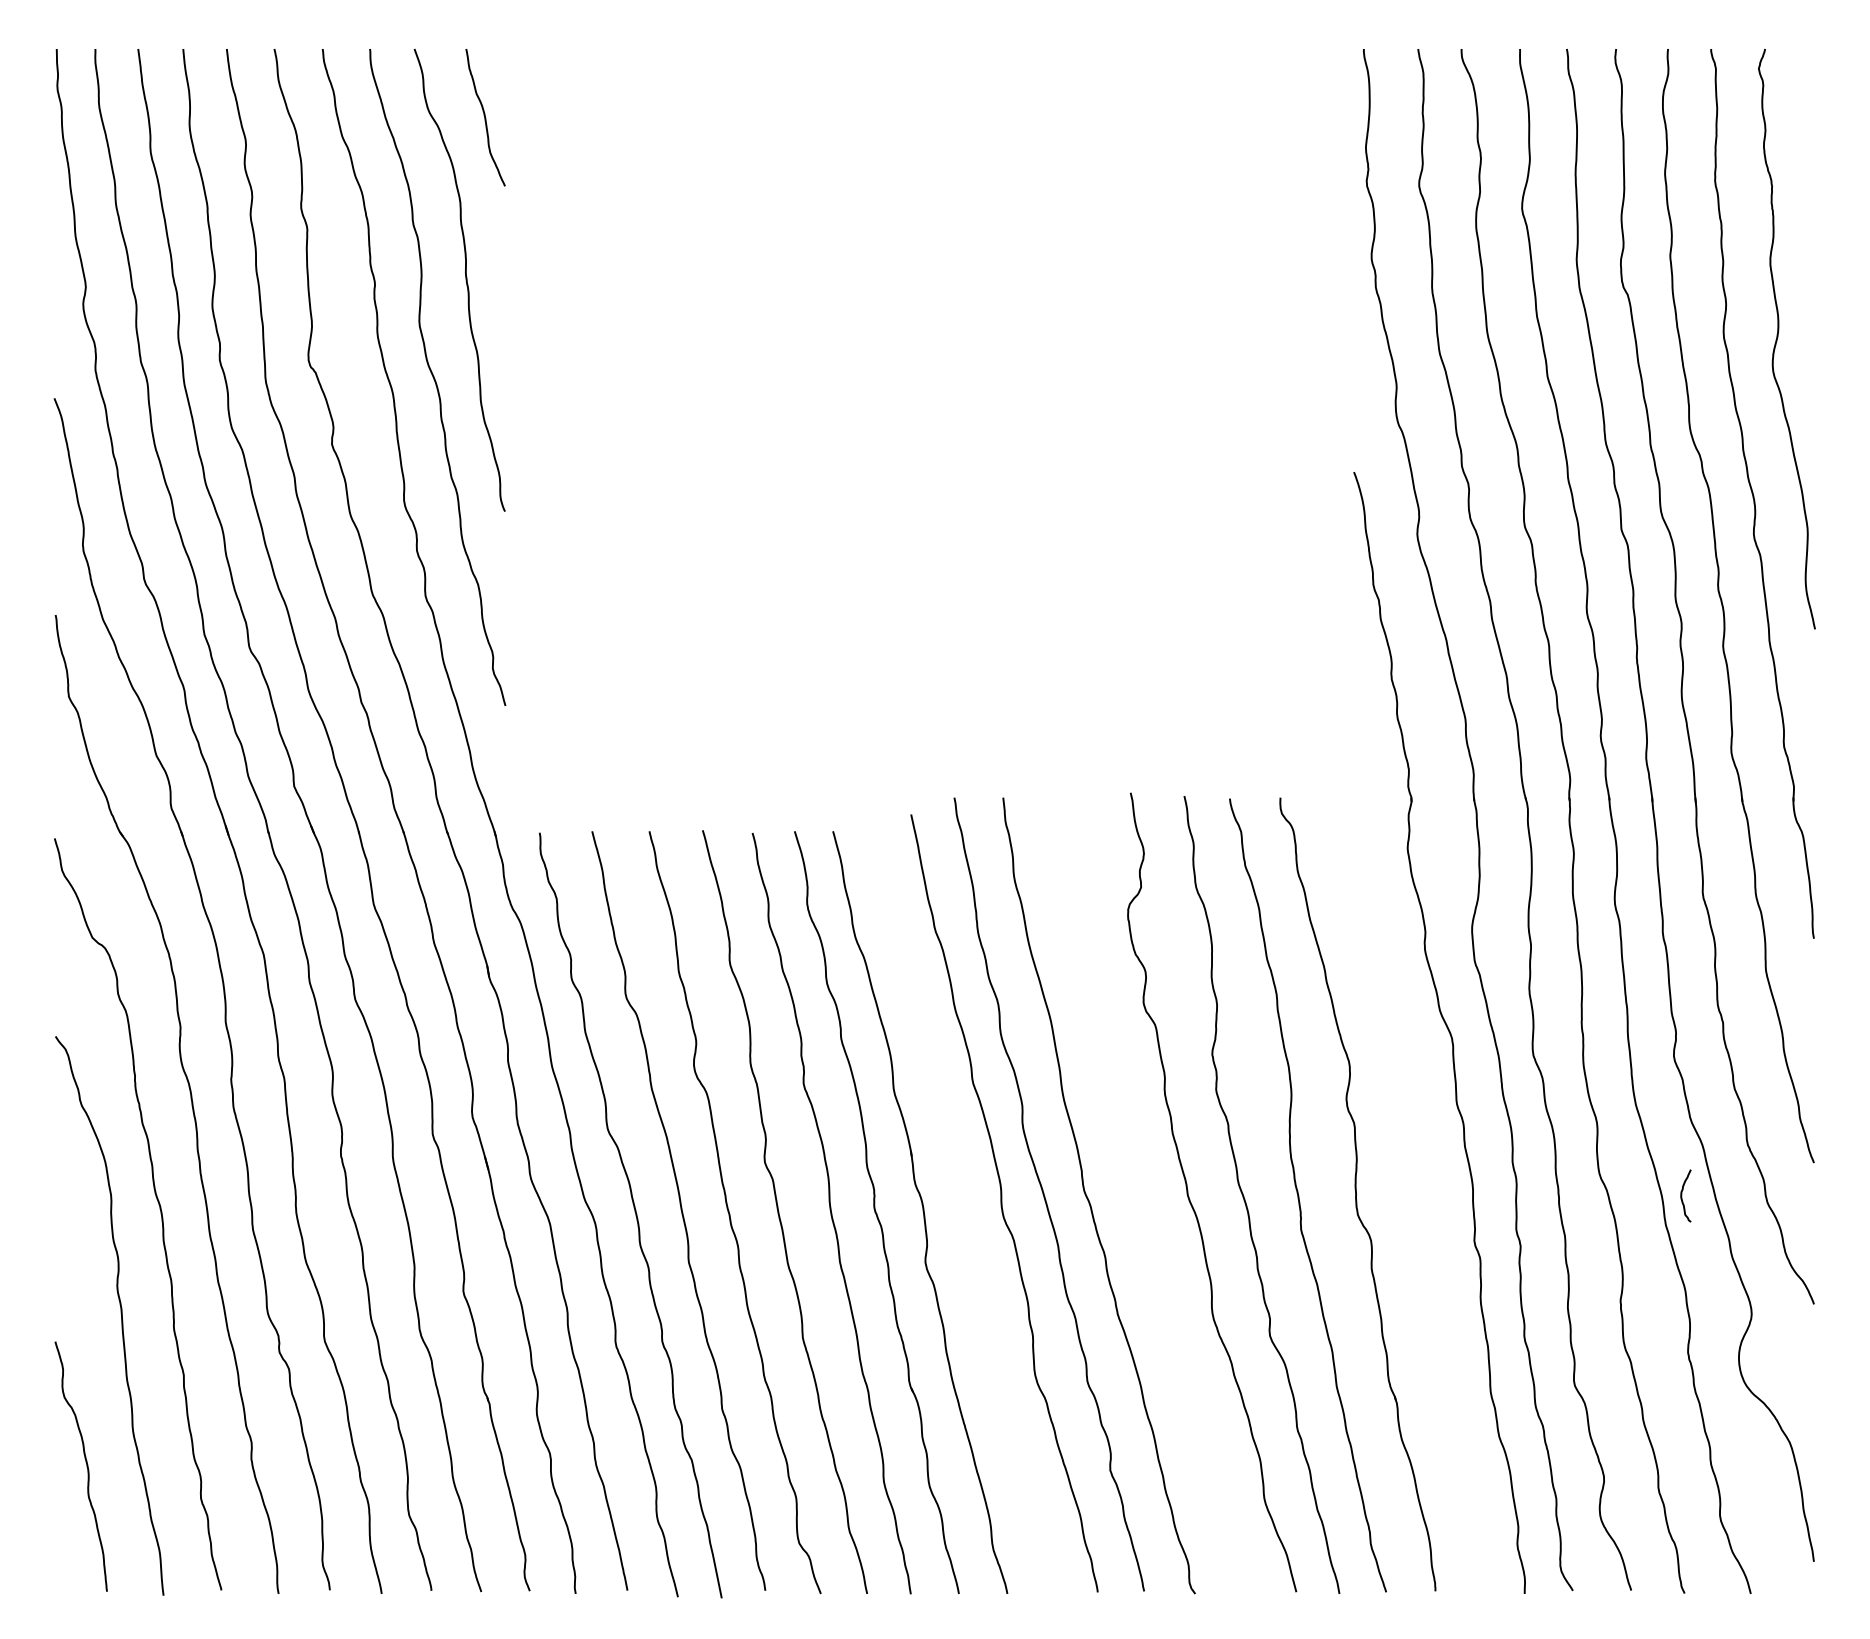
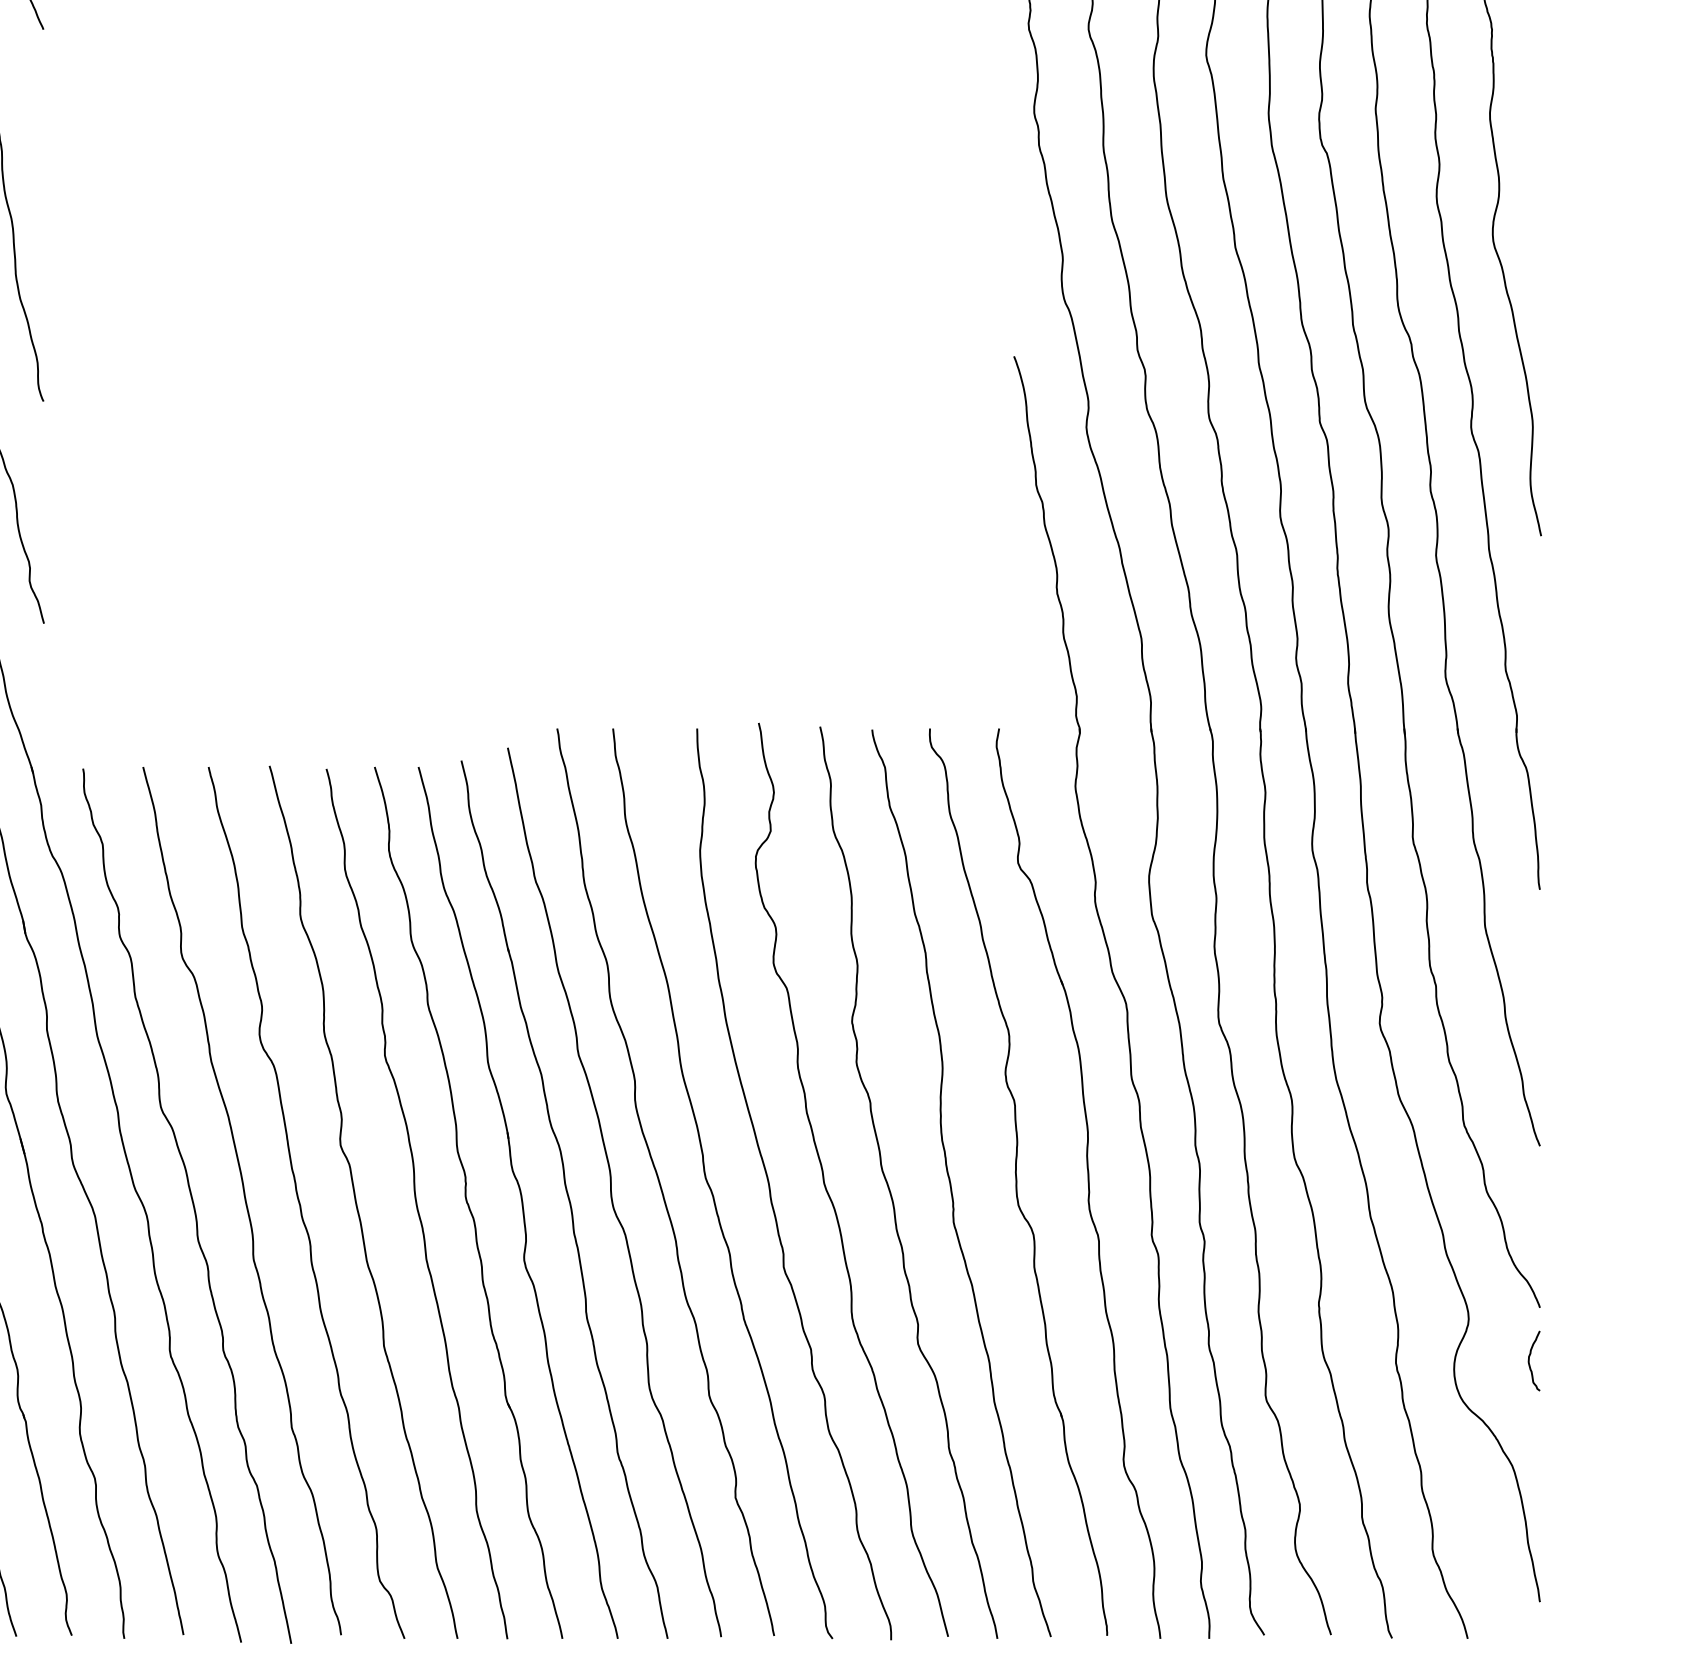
part: (1418, 1195) -> (1087, 1183), added
curve: (1682, 1195) -> (1530, 1360), moved
curve: (1141, 1200) -> (771, 1189), added
part: (960, 1209) -> (564, 1199), added

